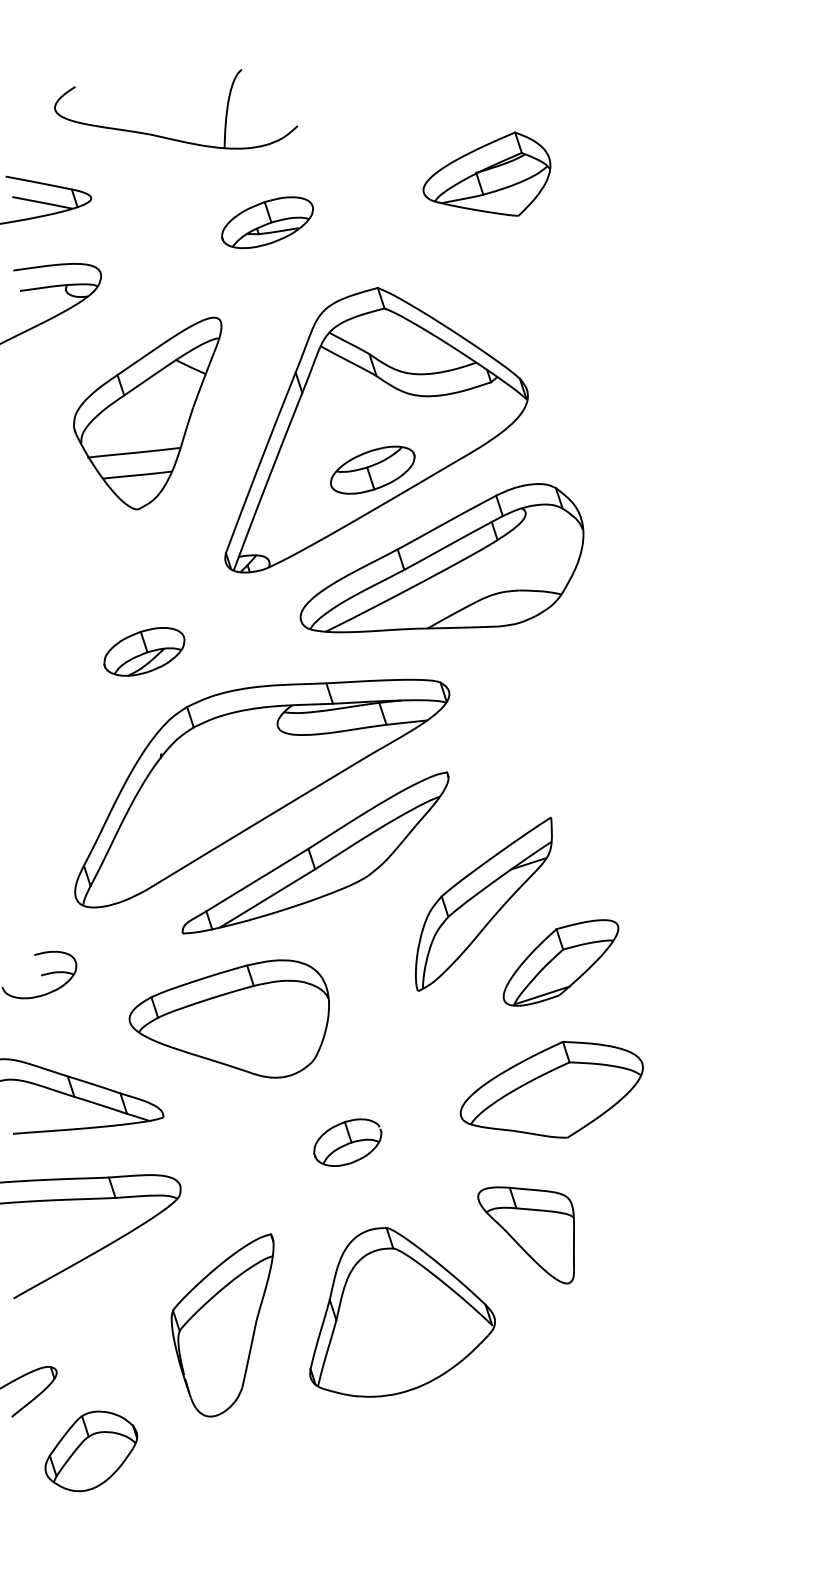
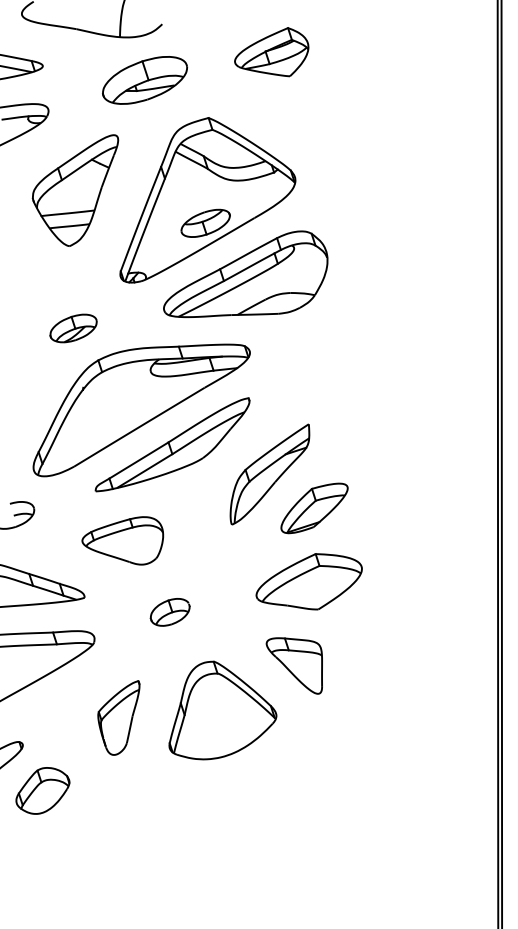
part: (266, 221) -> (144, 79), size x1.6
part: (228, 1018) -> (122, 540), size x0.7
part: (346, 1142) -> (169, 612), moved
part: (222, 1324) -> (118, 717), size x0.7

